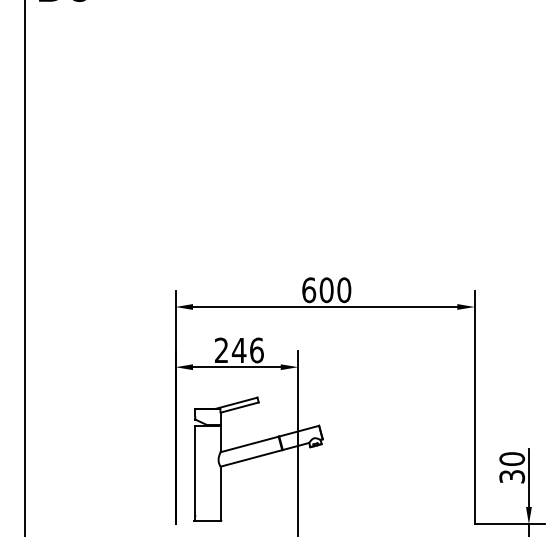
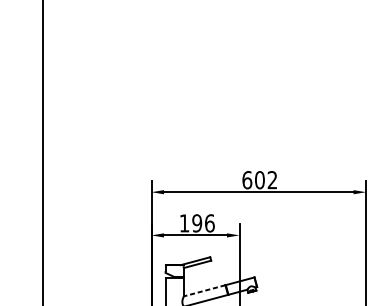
text: (344, 290) -> (272, 180), 600 -> 602
text: (230, 350) -> (190, 223), 246 -> 196
line: (249, 444) -> (204, 290), solid -> dashed

